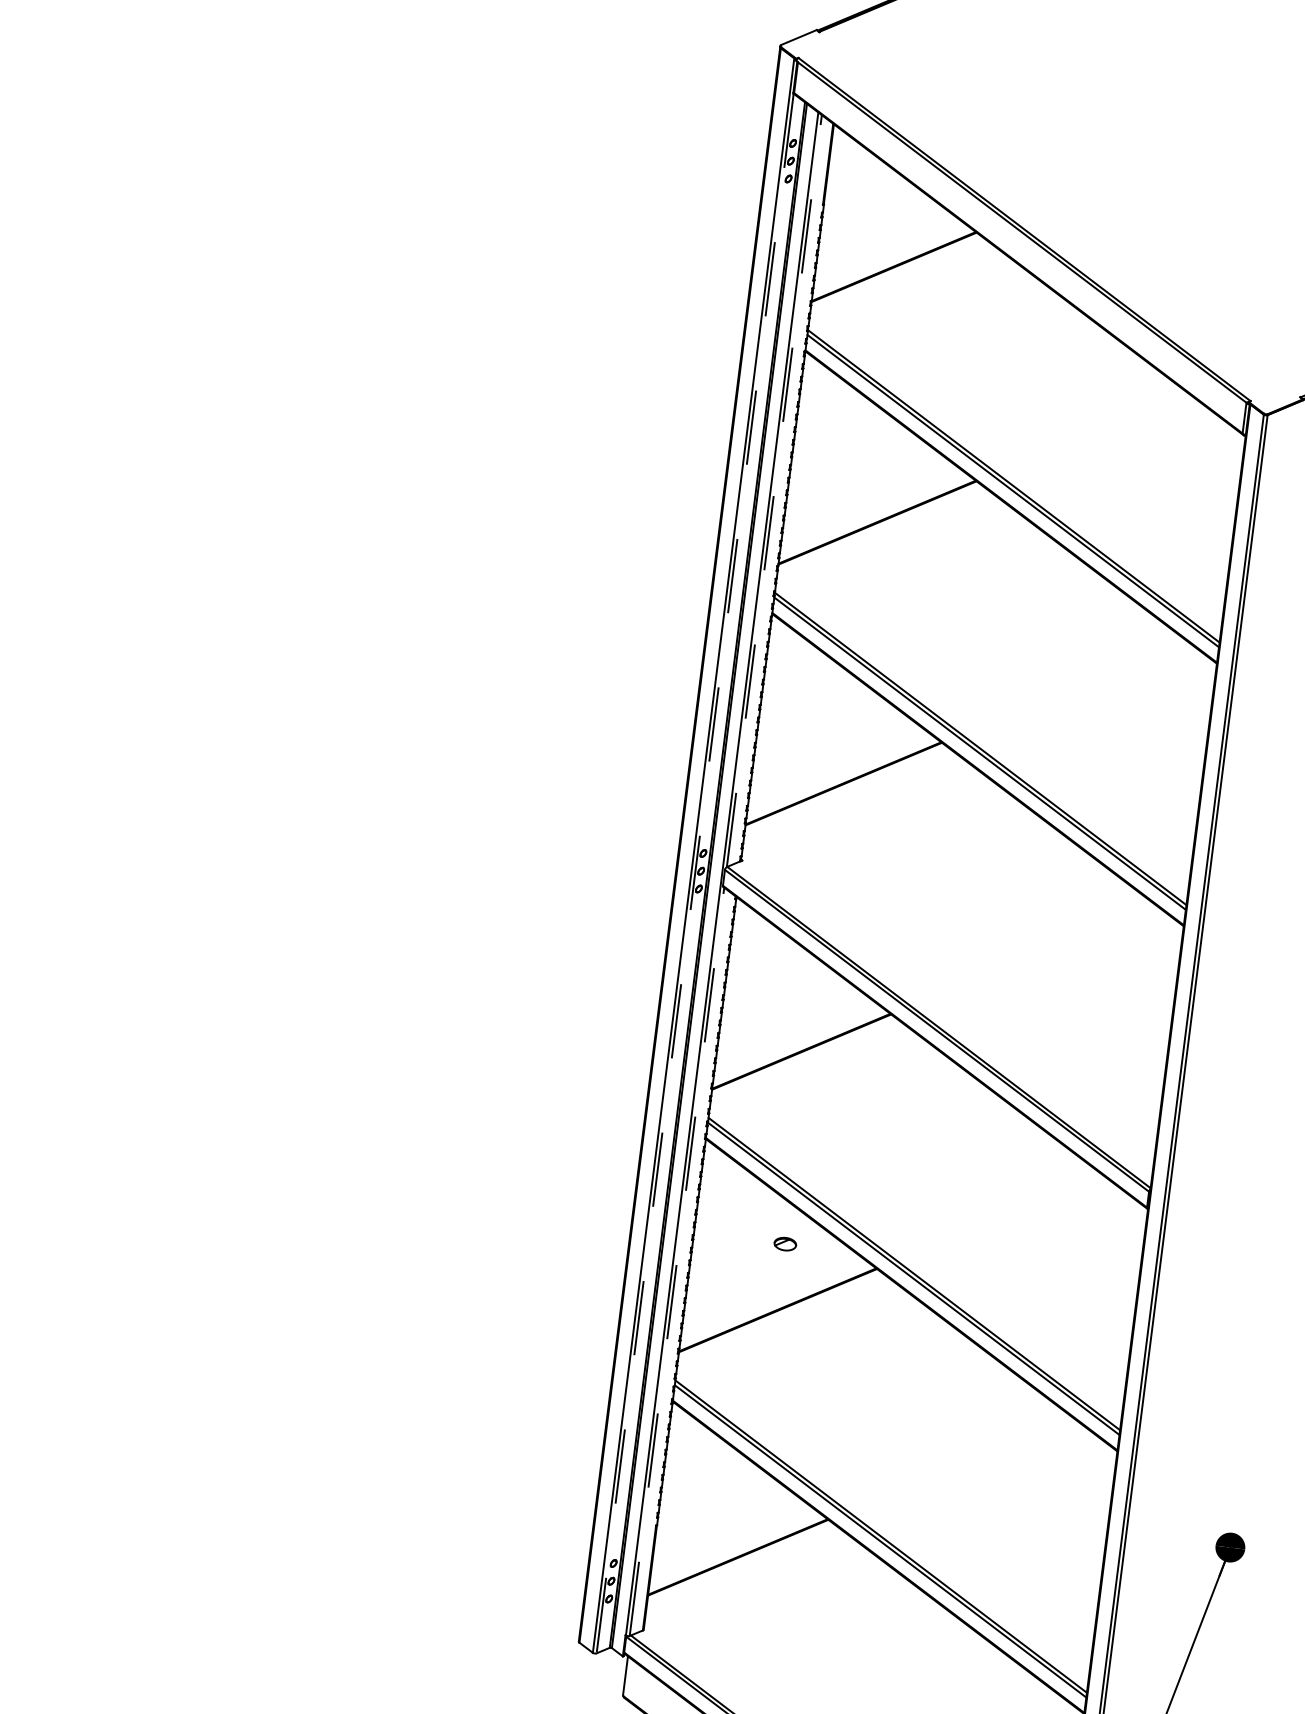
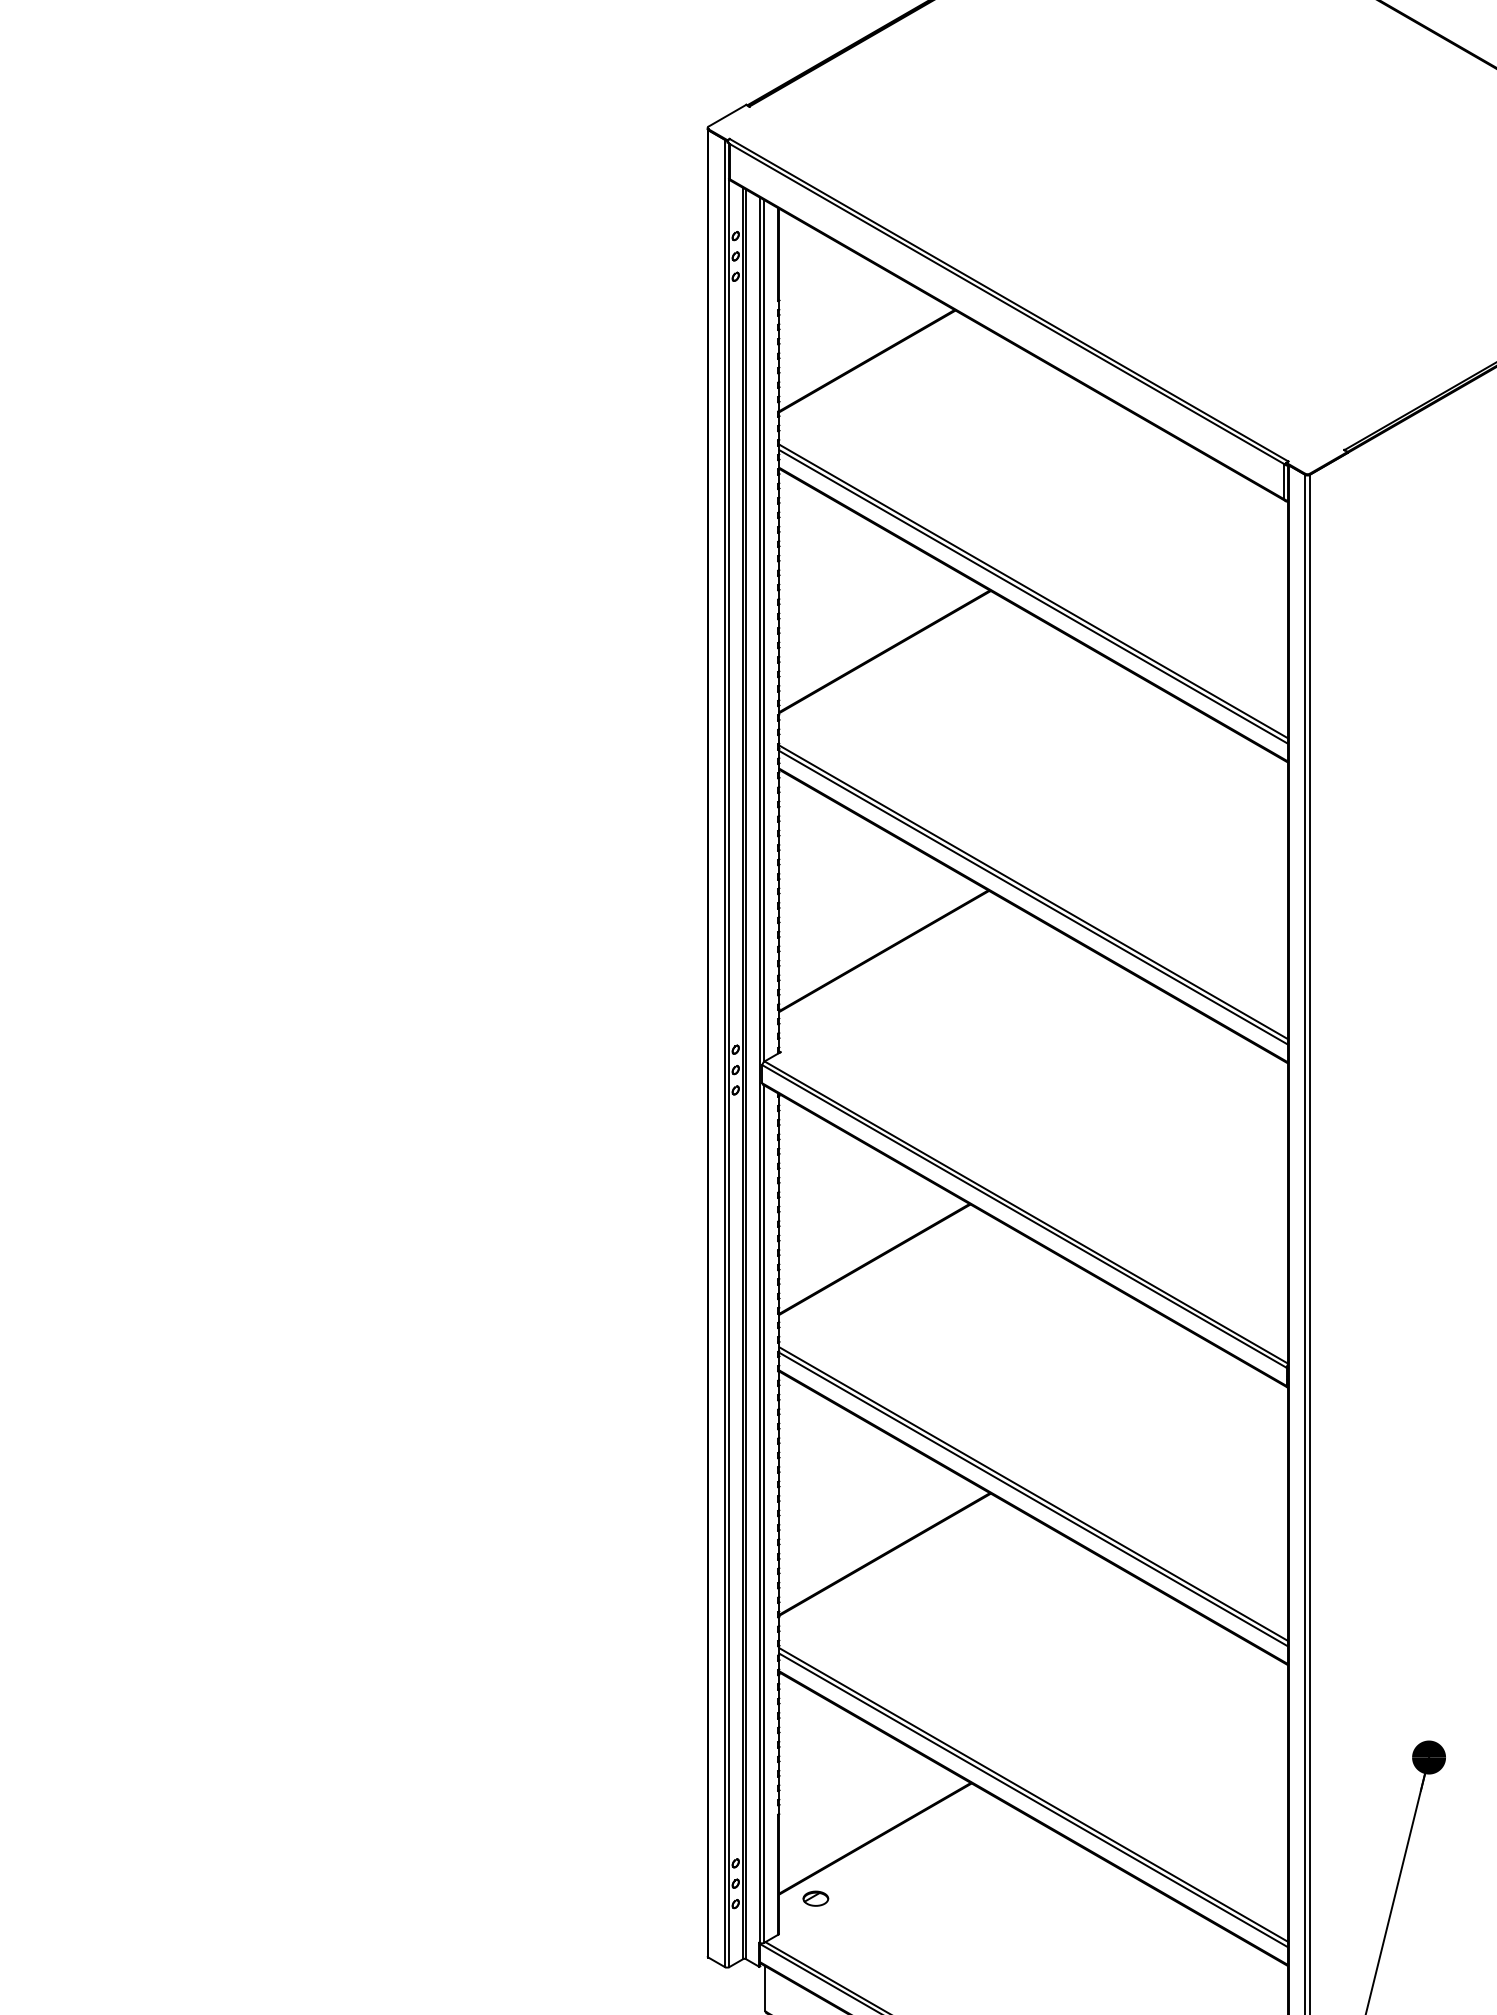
line: (774, 490) -> (764, 630), dashed -> solid
line: (695, 873) -> (729, 1073), dashed -> solid
part: (785, 1243) -> (815, 1898), moved
line: (677, 1262) -> (764, 1514), dashed -> solid

